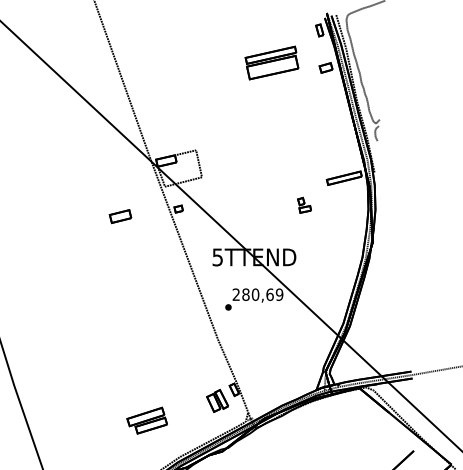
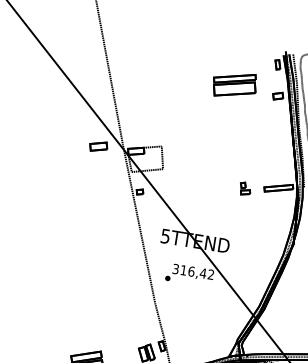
part: (304, 204) -> (245, 188), moved
part: (120, 216) -> (98, 146), moved
text: (257, 294) -> (193, 271), 280,69 -> 316,42

